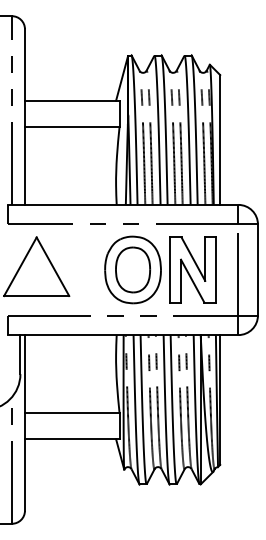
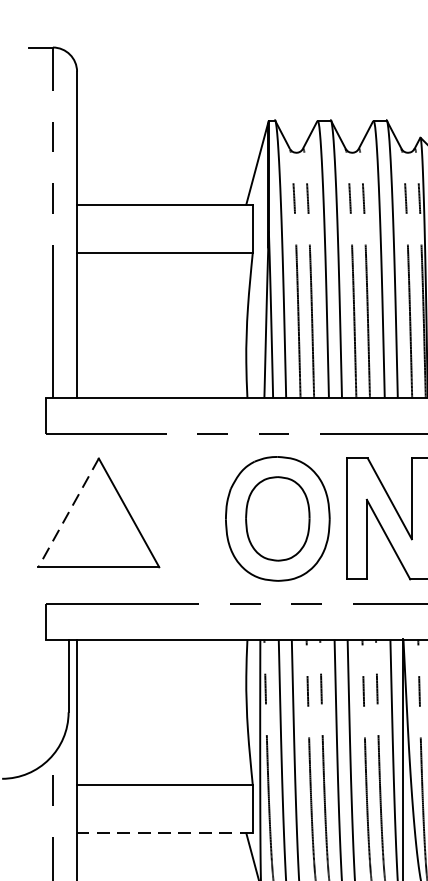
line: (20, 266) -> (68, 512), solid -> dashed
line: (71, 439) -> (163, 833), solid -> dashed

